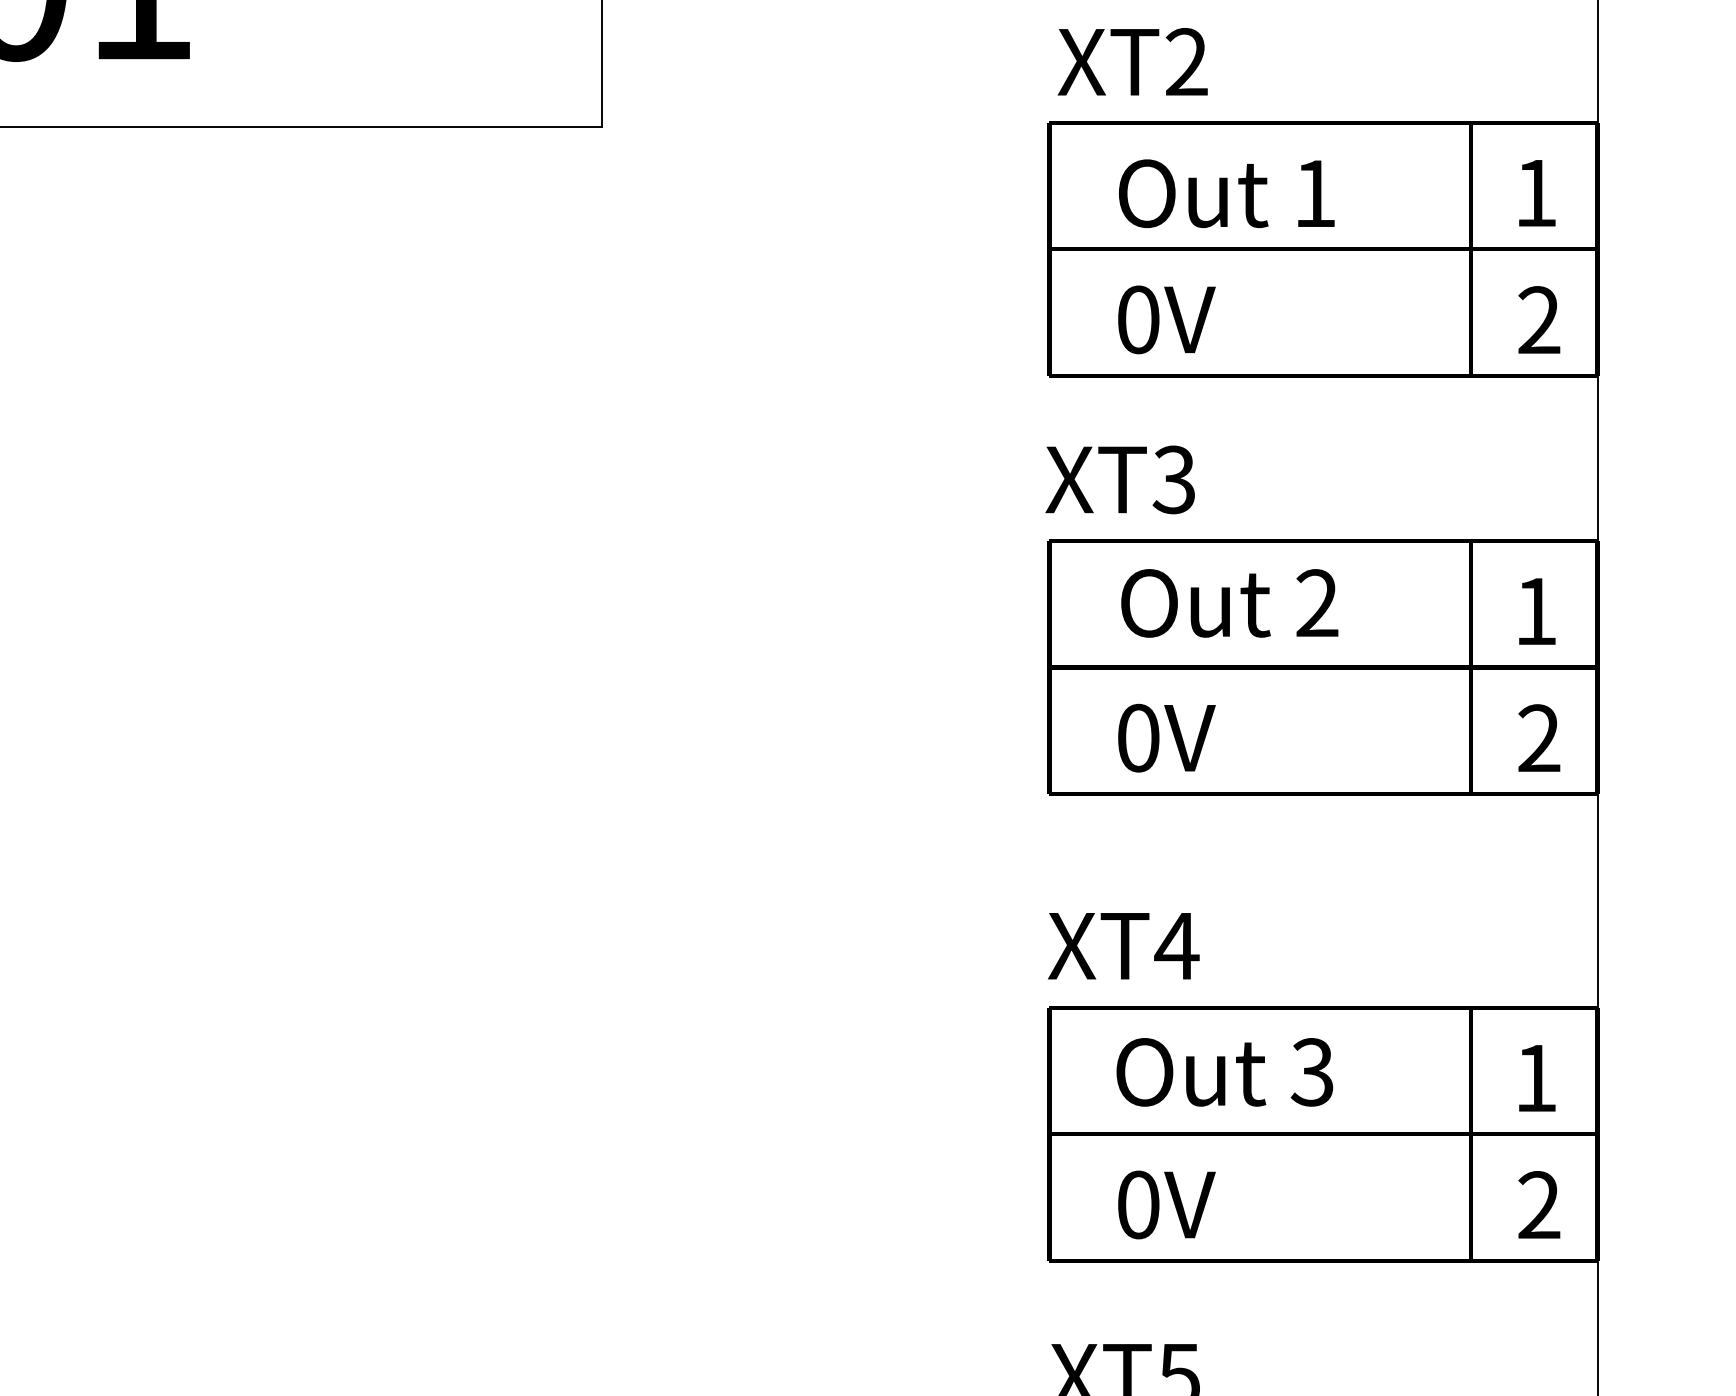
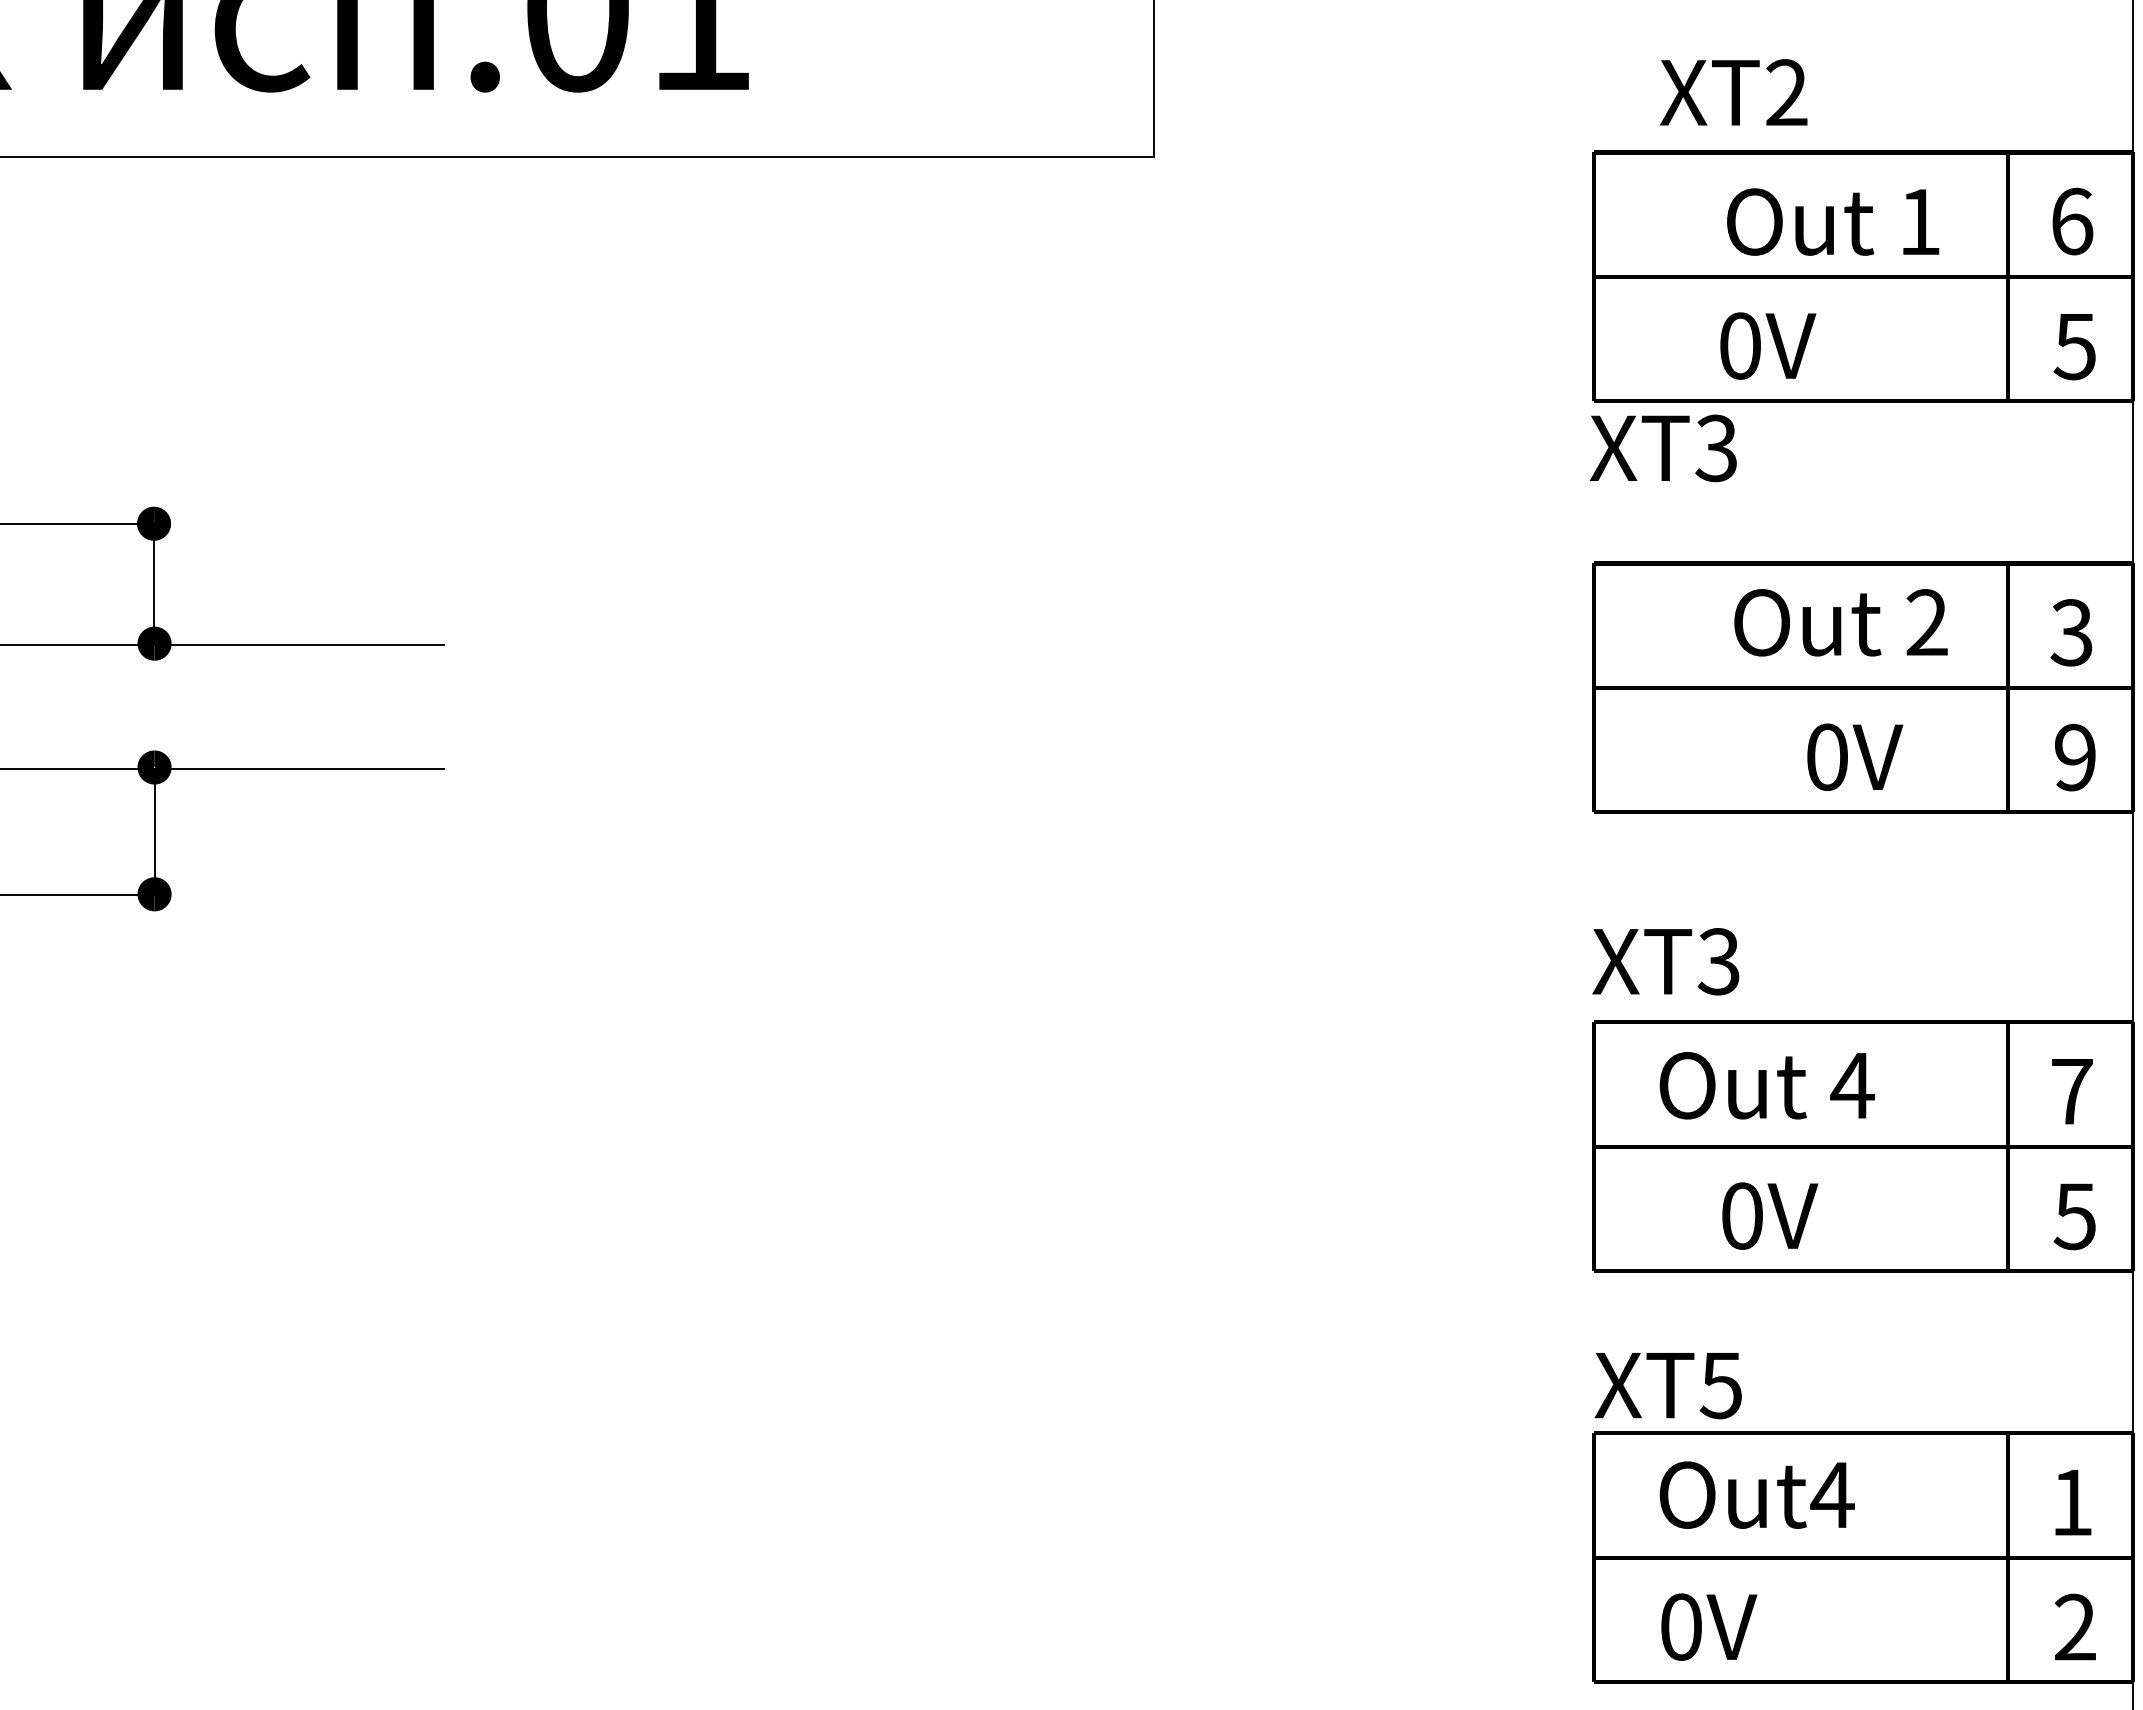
text: (1132, 61) -> (1733, 92), moved
text: (1227, 193) -> (1833, 221), moved
text: (1536, 193) -> (2072, 221), 1 -> 6
text: (1167, 319) -> (1768, 345), moved
text: (1538, 320) -> (2074, 346), 2 -> 5
text: (1119, 480) -> (1662, 448), moved
text: (1229, 603) -> (1840, 622), moved
text: (1535, 611) -> (2071, 632), 1 -> 3
text: (1167, 737) -> (1855, 756), moved
text: (1538, 738) -> (2074, 757), 2 -> 9
text: (1176, 945) -> (1718, 961), XT4 -> XT3
text: (1312, 1072) -> (1852, 1085), 3 -> 4
text: (1536, 1078) -> (2072, 1091), 1 -> 7
text: (1167, 1204) -> (1770, 1215), moved
text: (1538, 1205) -> (2074, 1216), 2 -> 5

